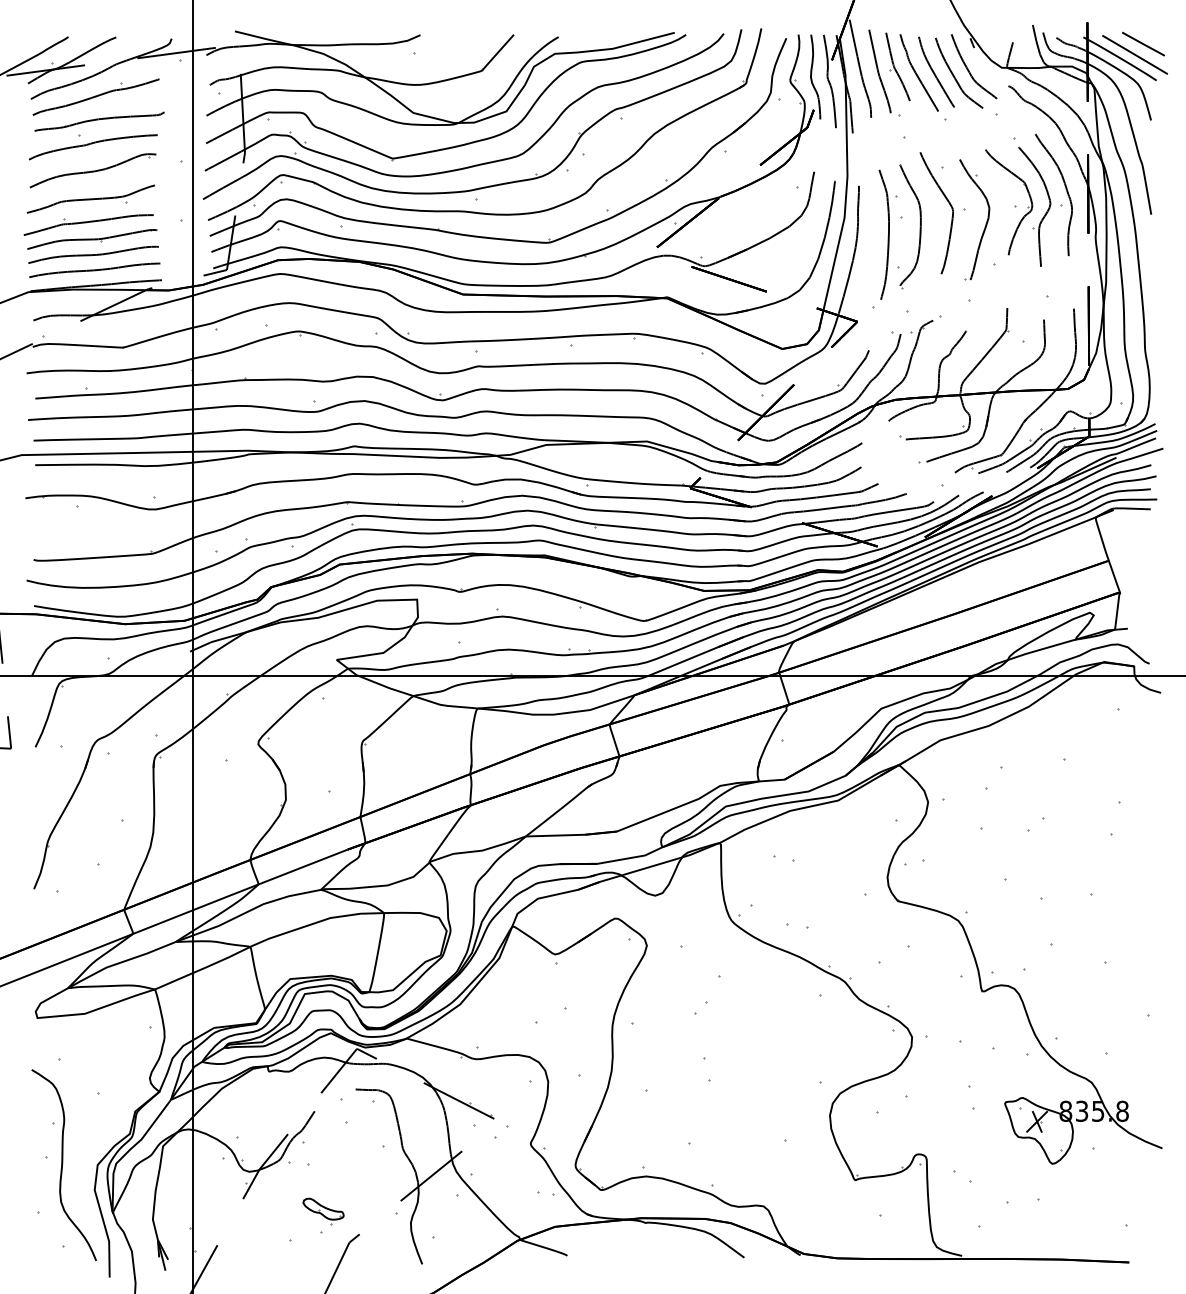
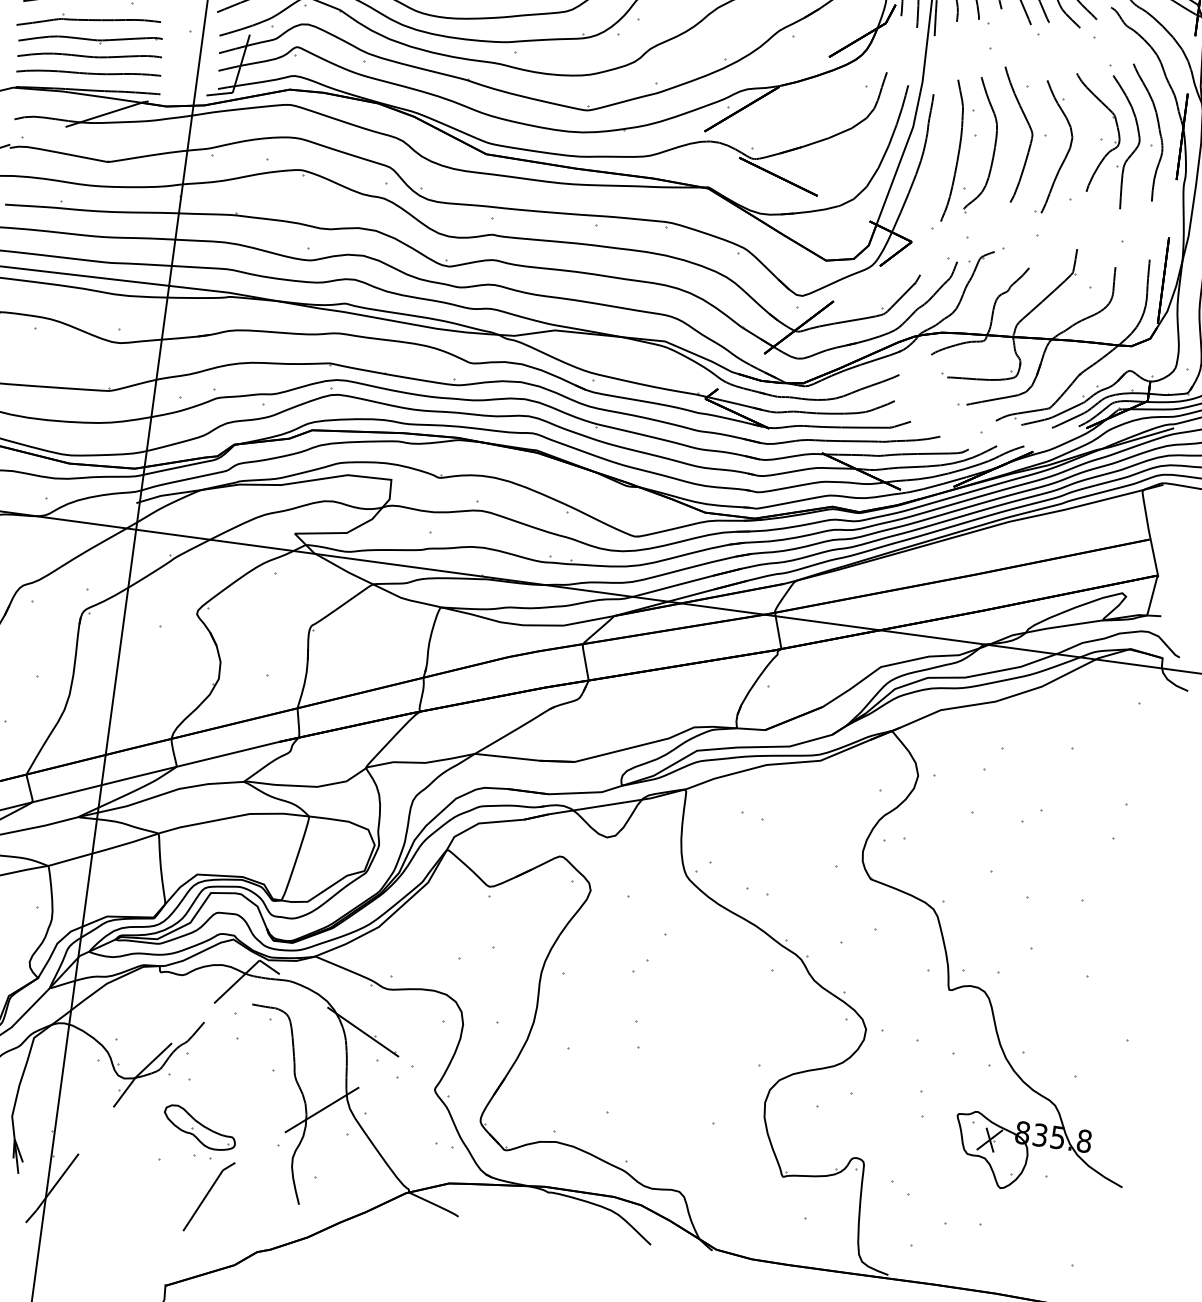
part: (323, 1211) -> (199, 1132), size x1.67

